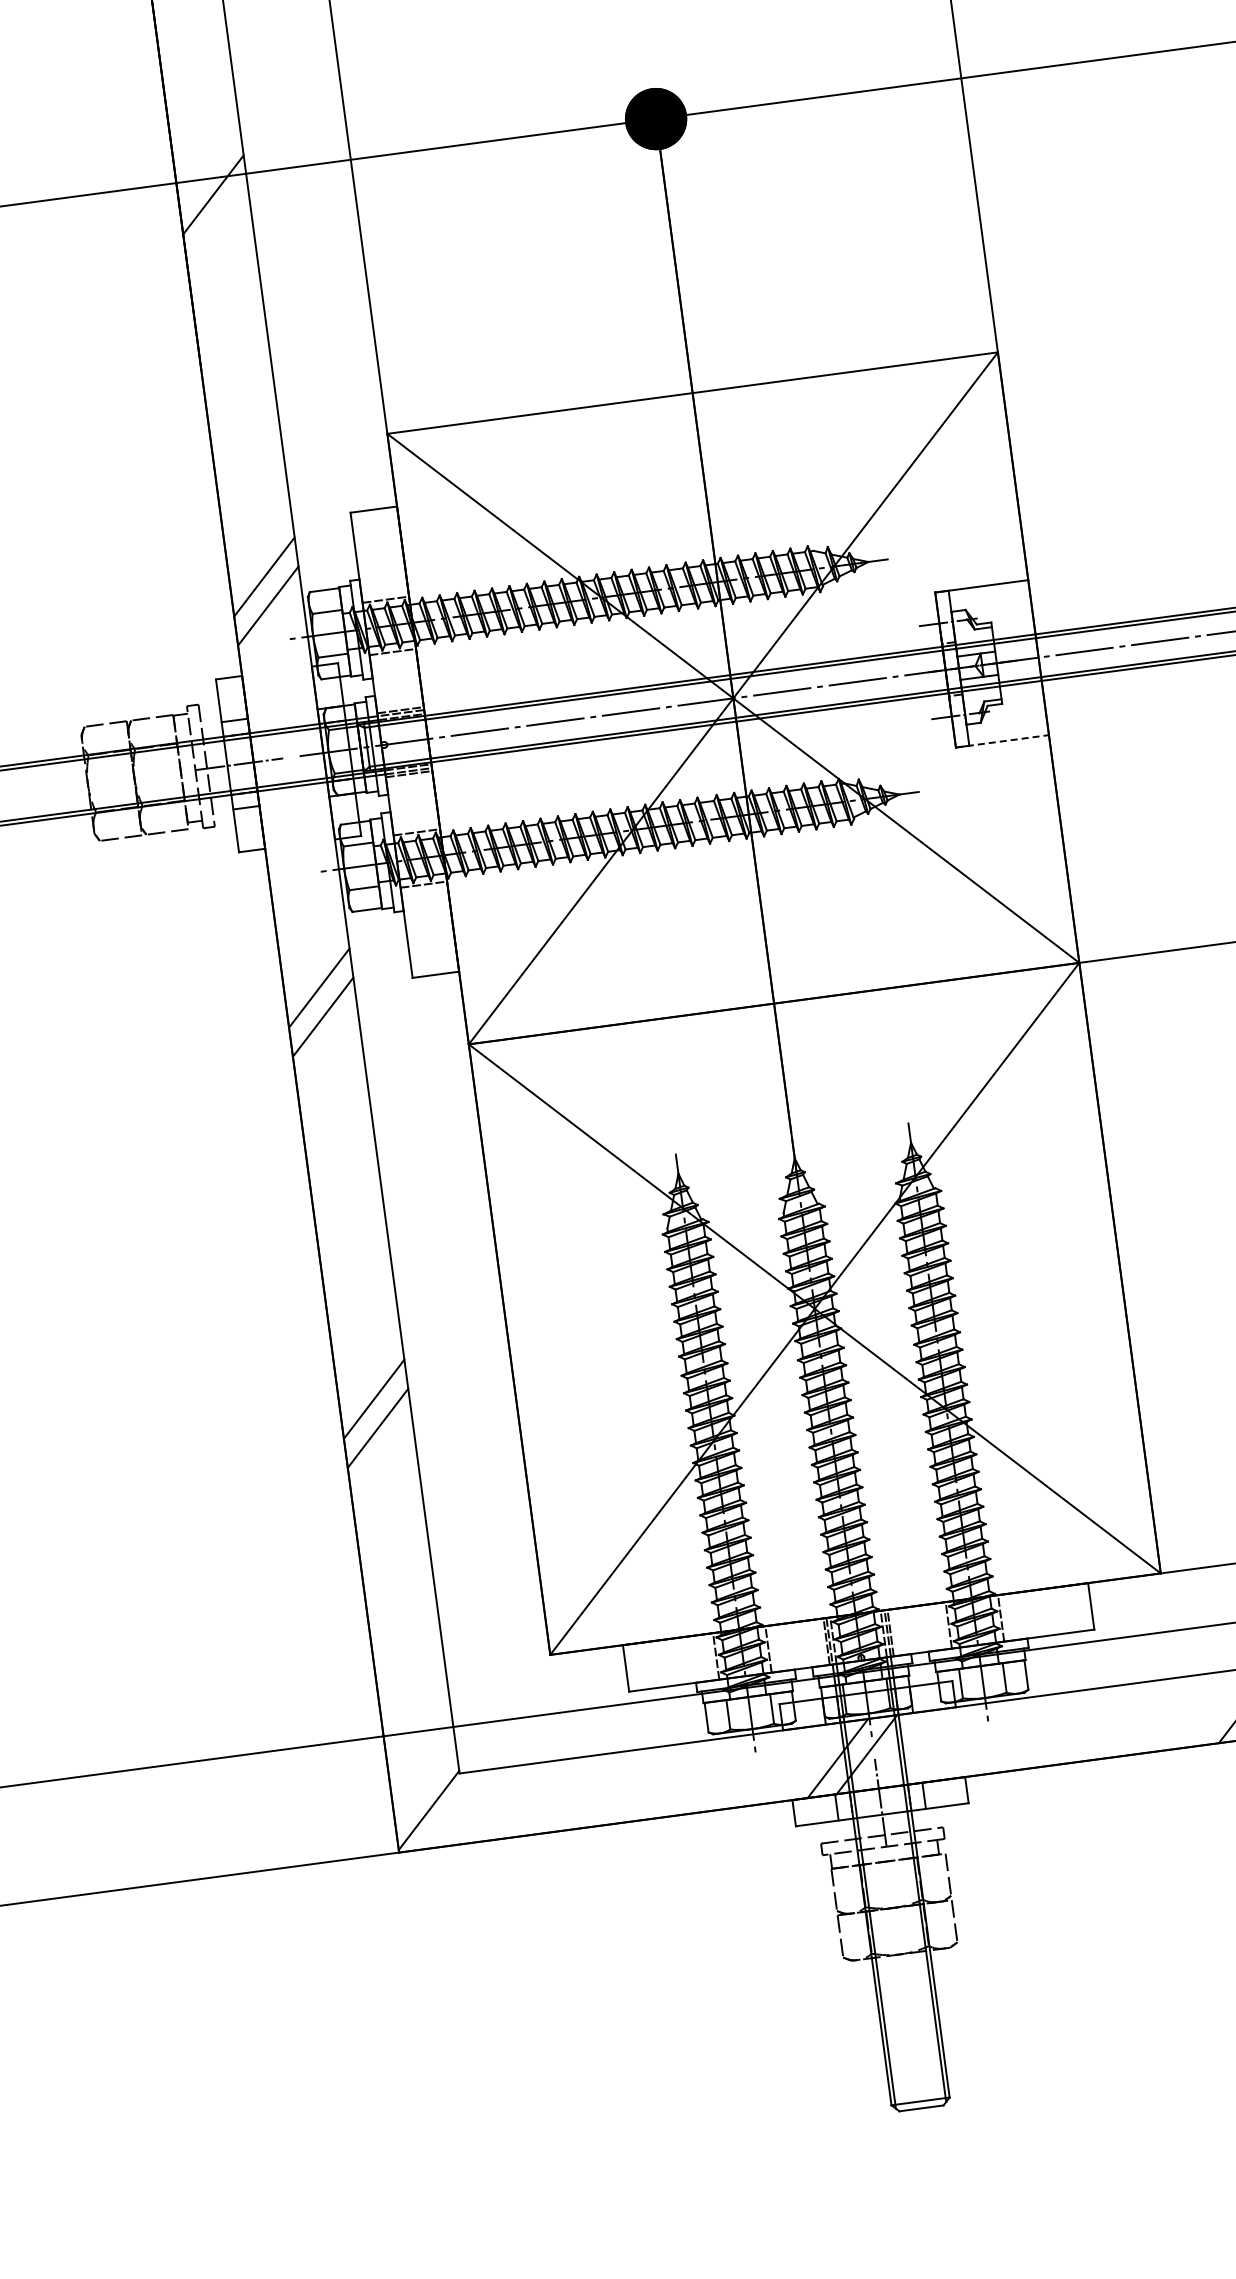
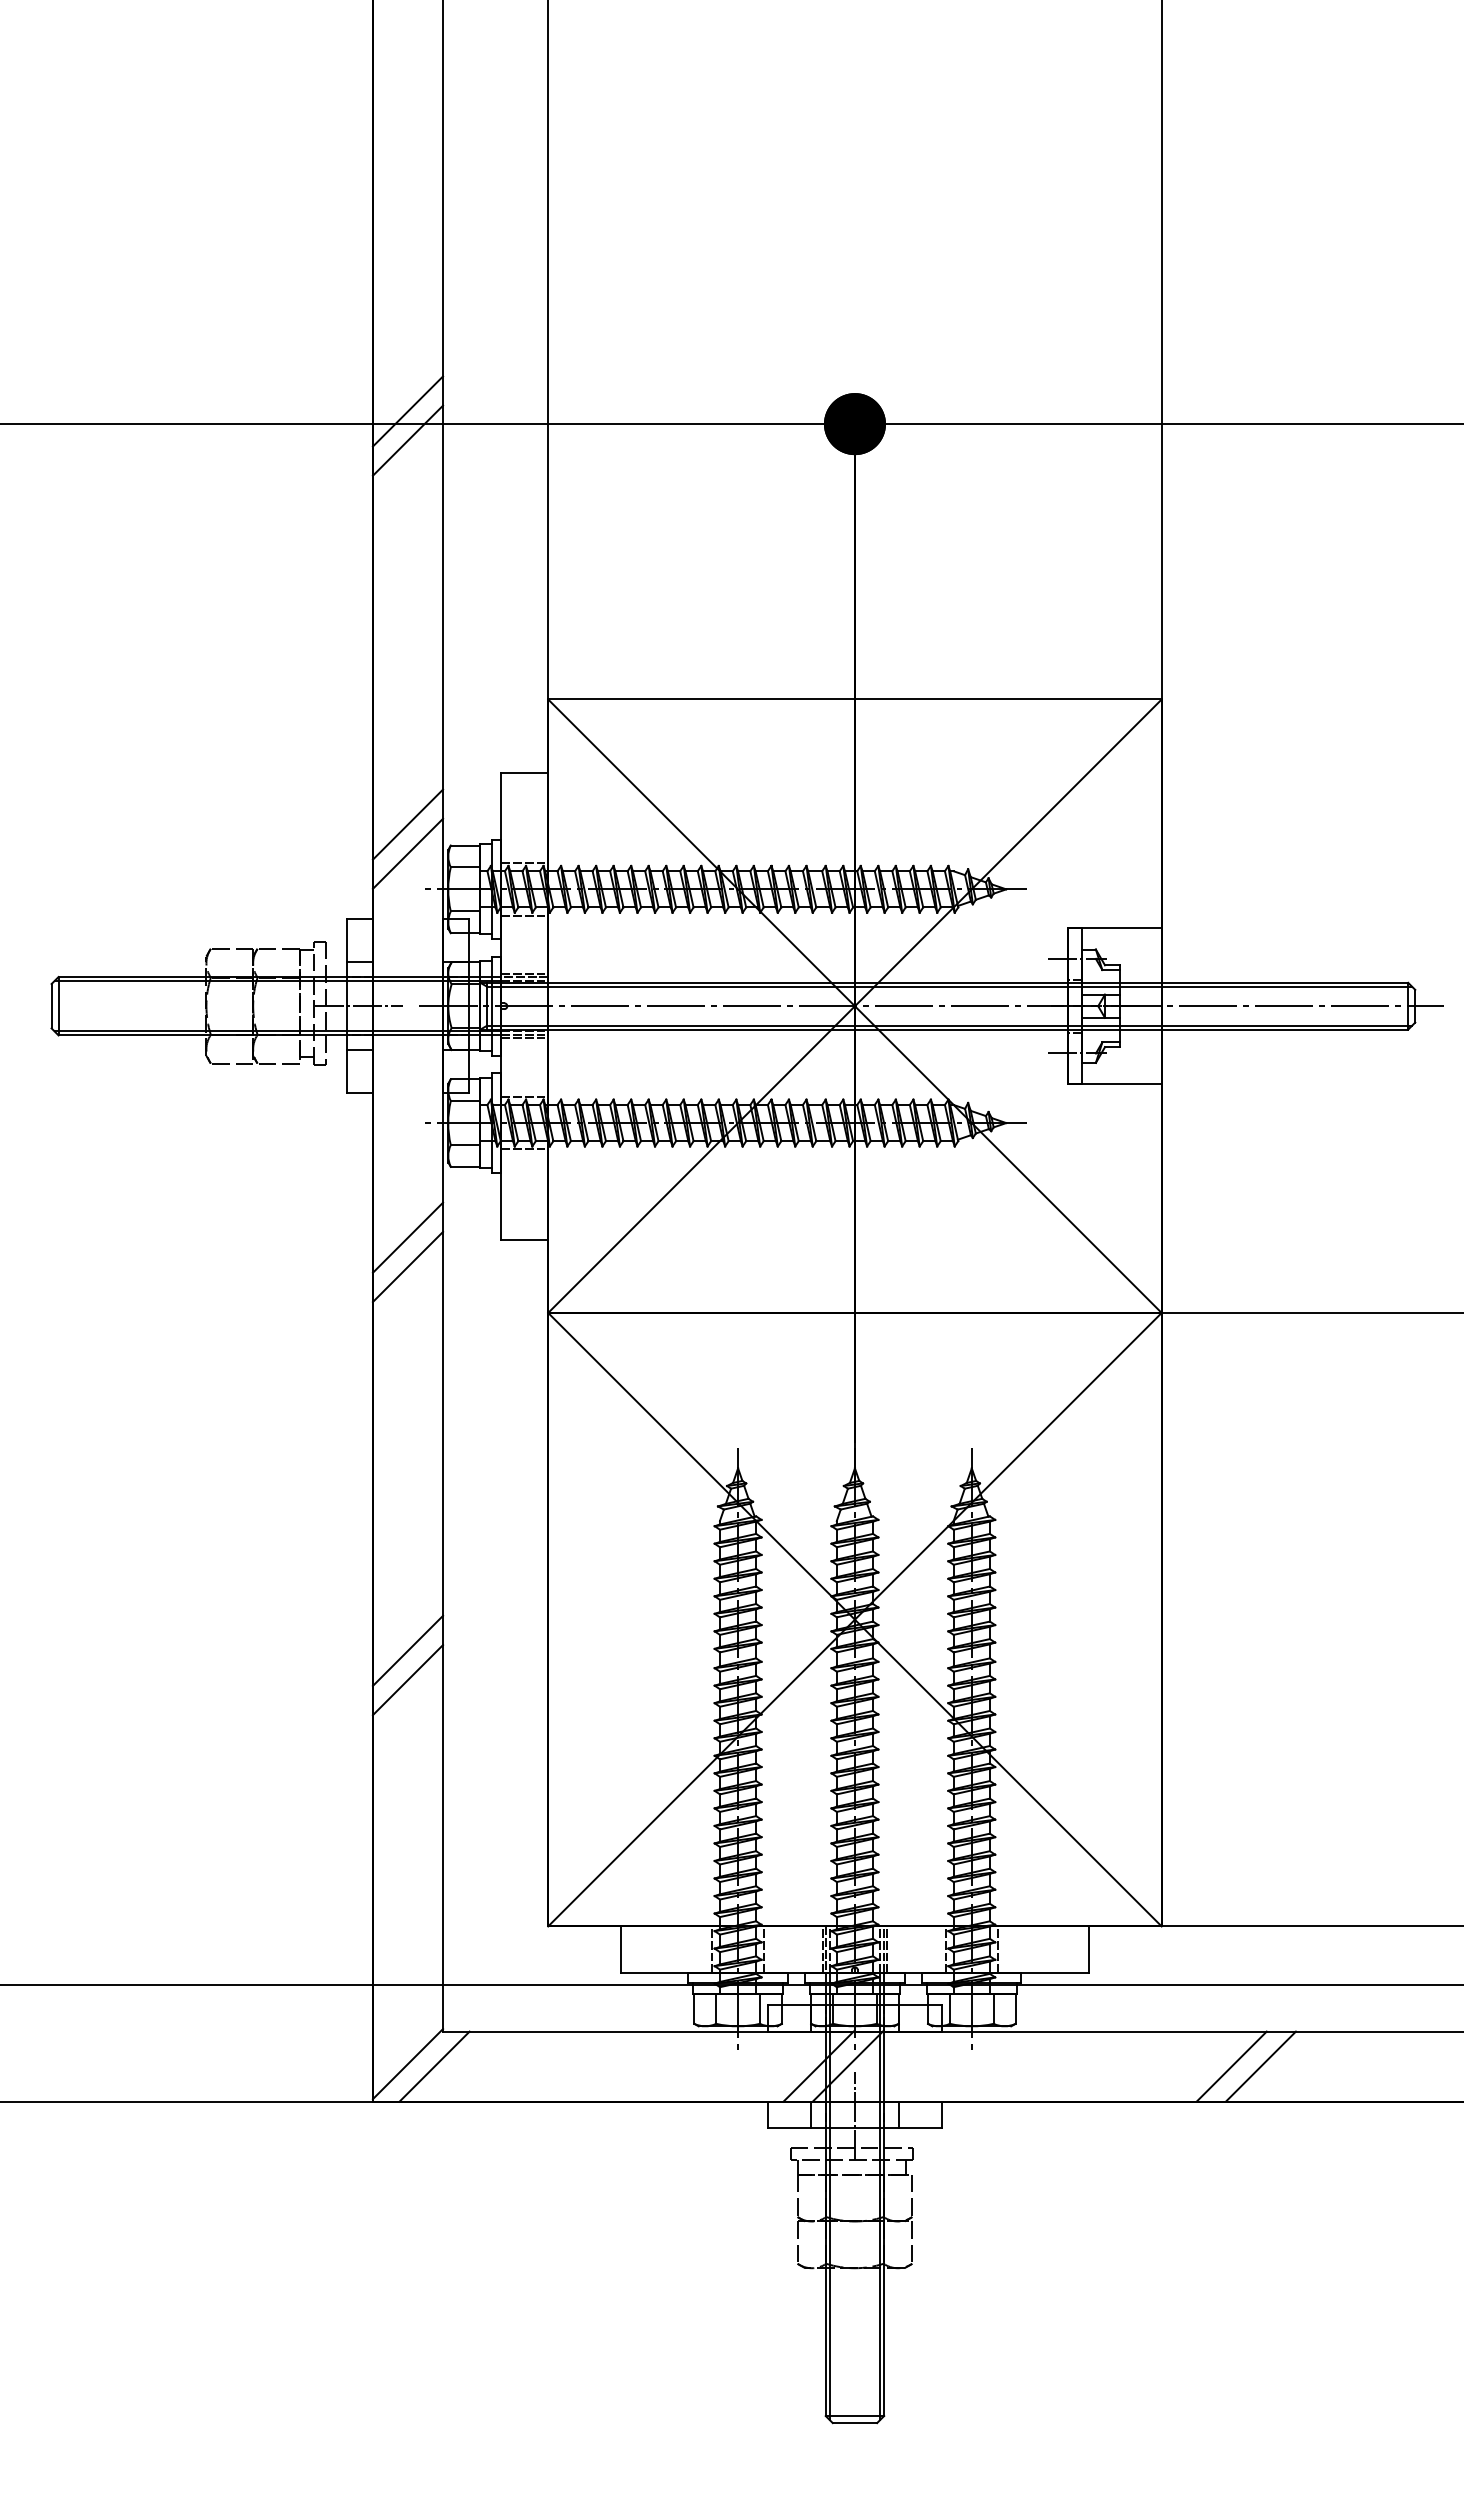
line: (209, 165) -> (407, 411), added
line: (1002, 741) -> (1114, 1084), dashed -> solid
line: (455, 1809) -> (434, 2066), added

